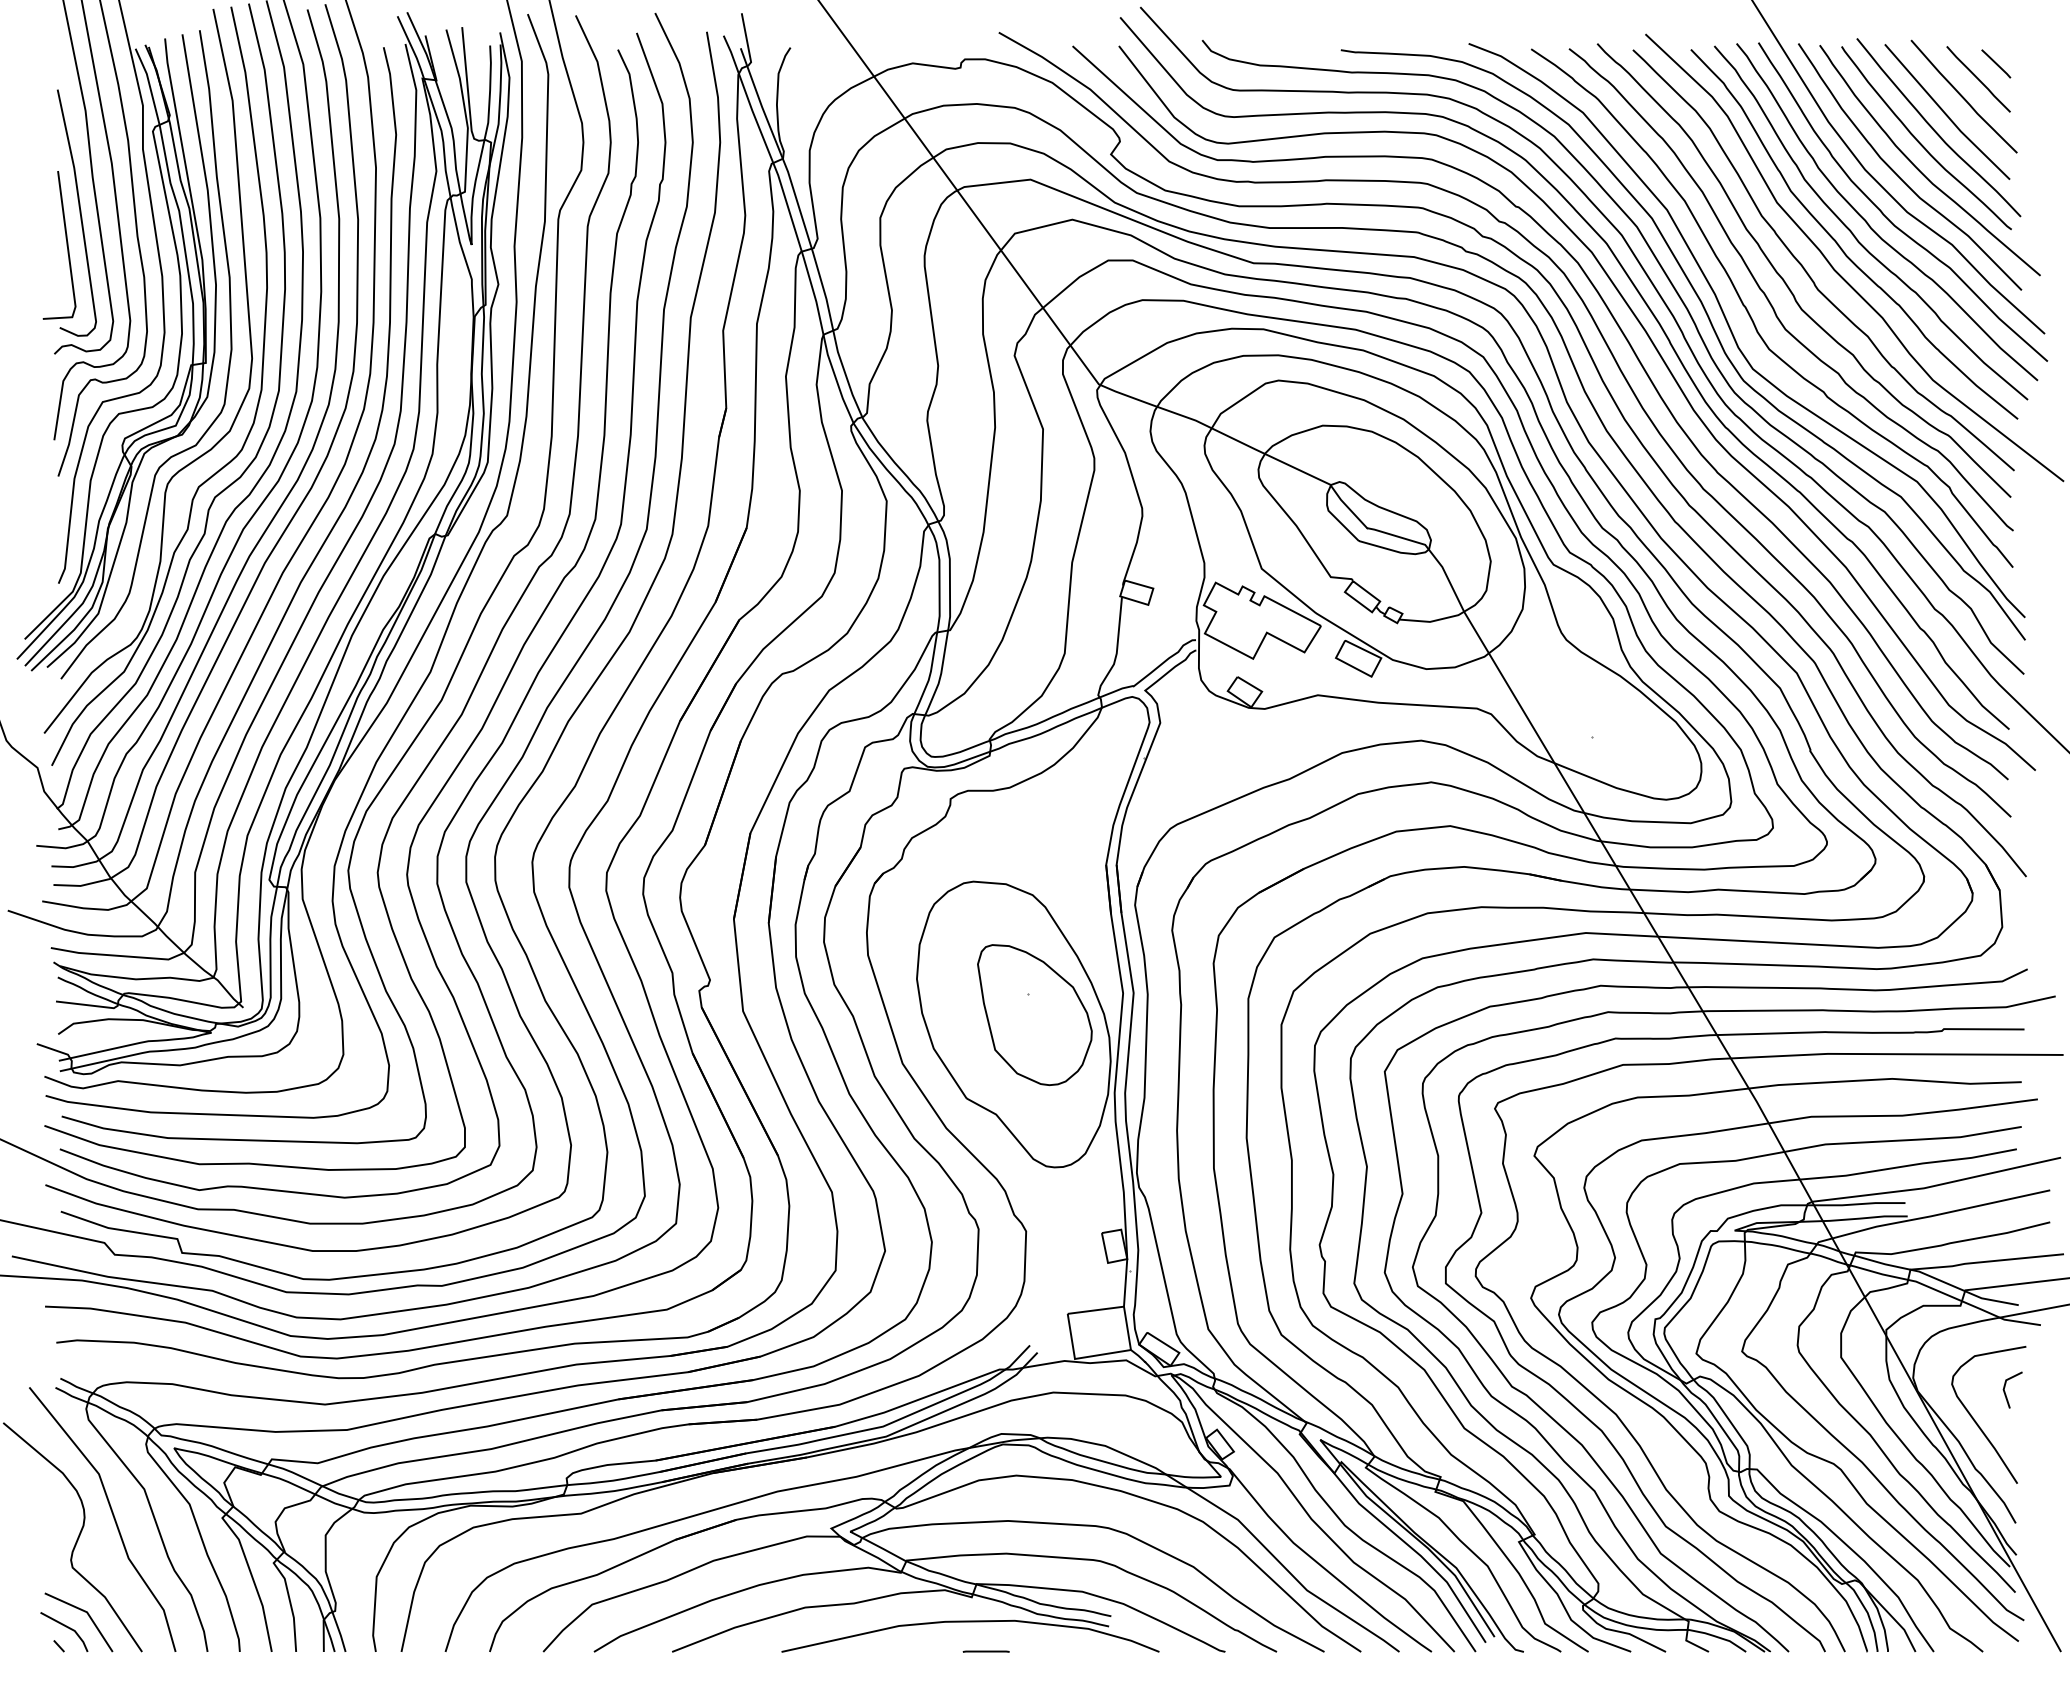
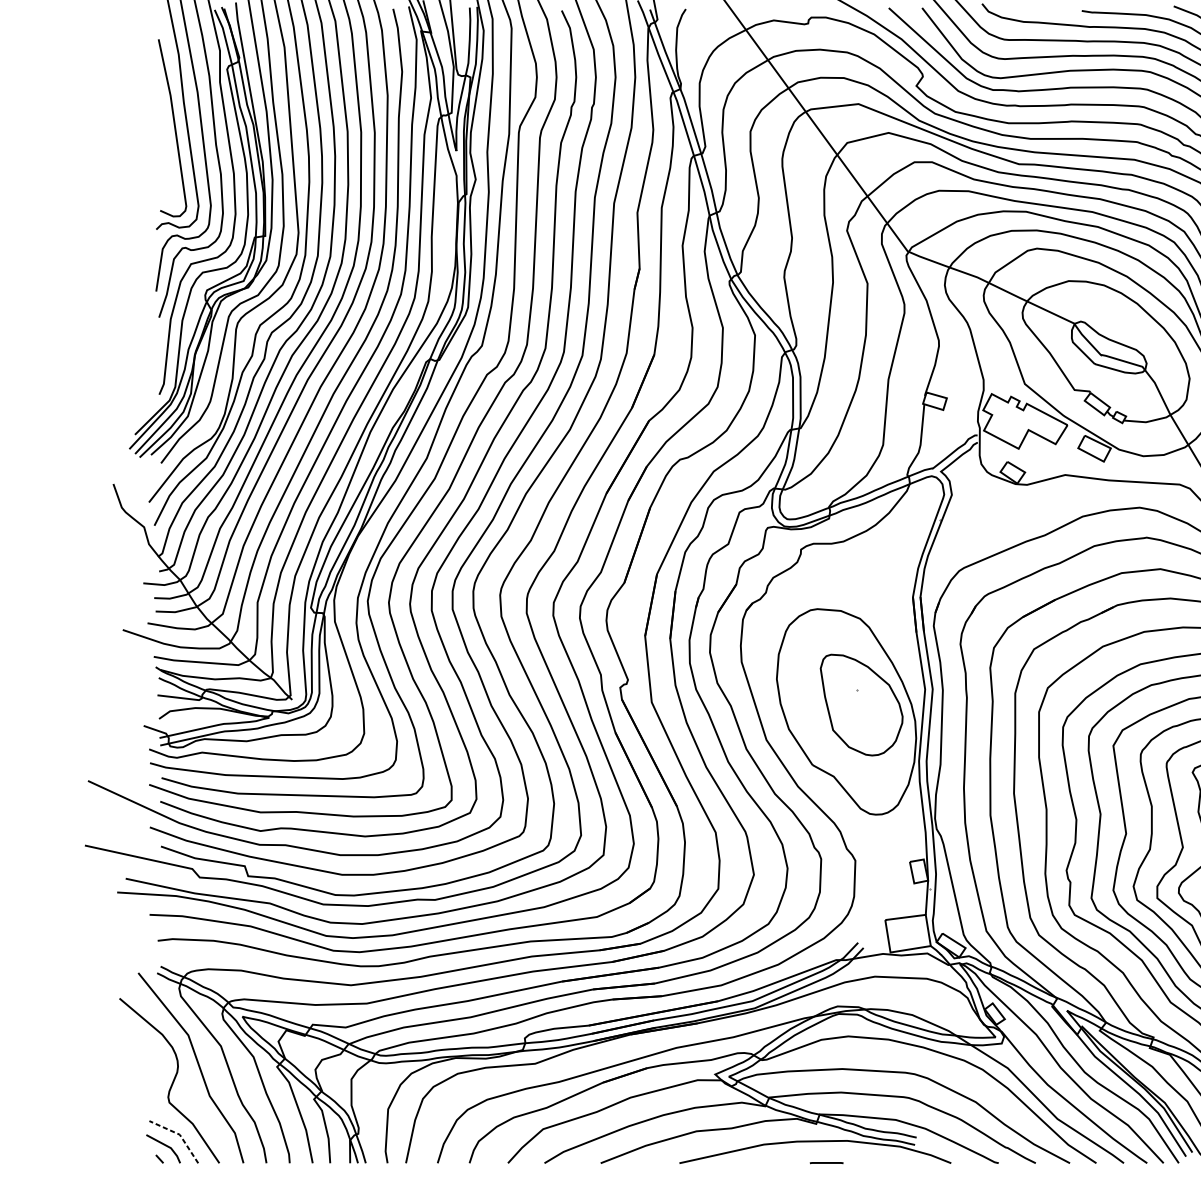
line: (66, 245) -> (165, 151), removed
line: (87, 1612) -> (180, 1134), solid -> dashed

